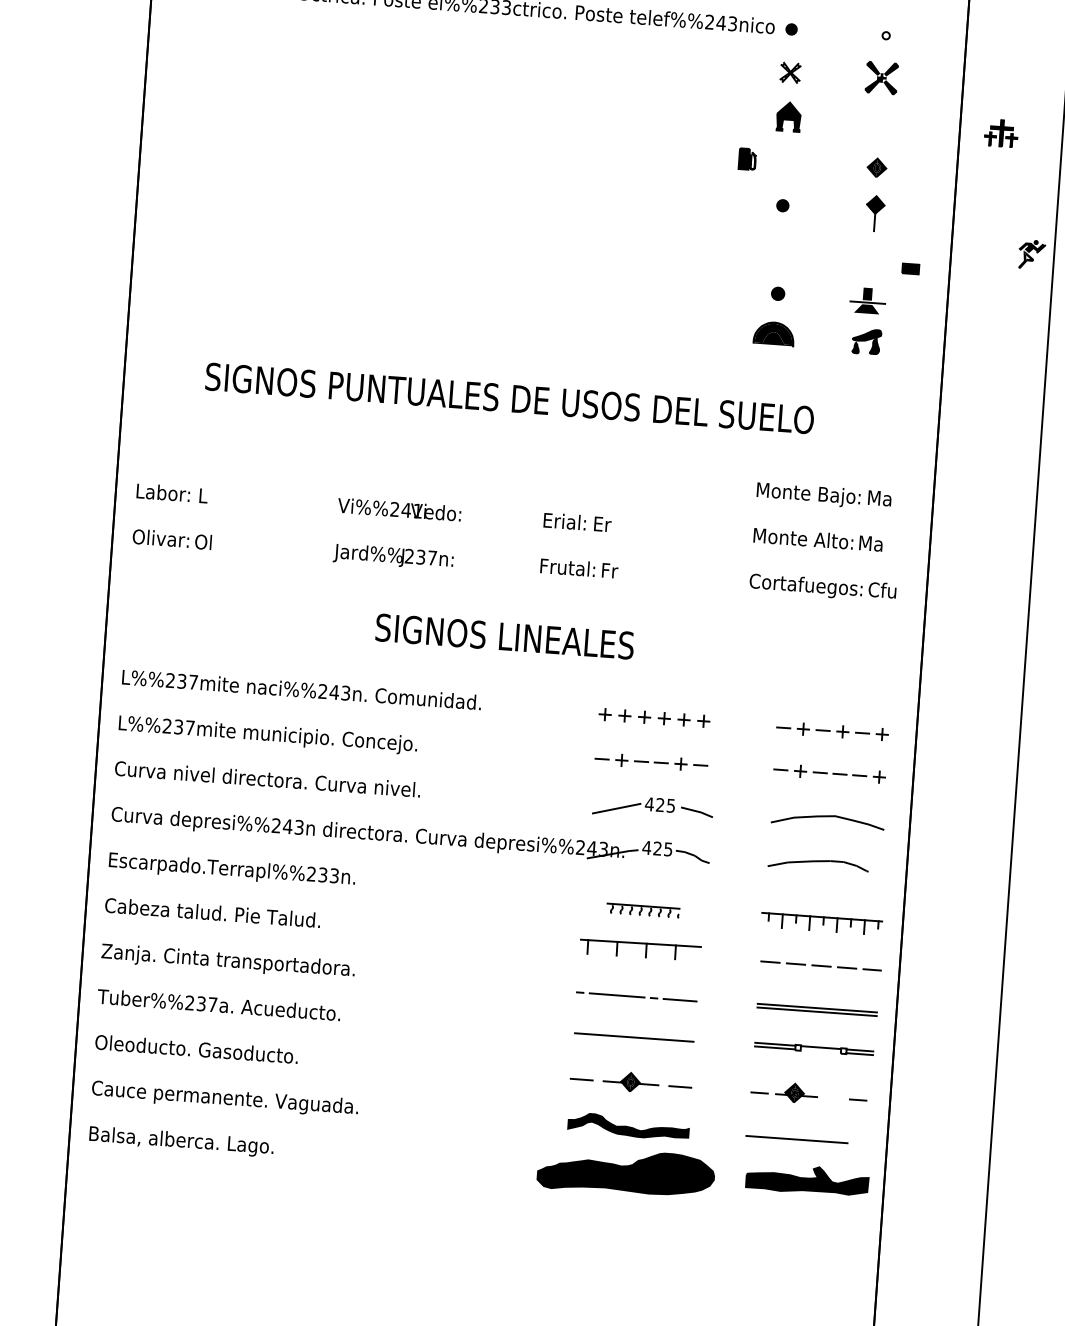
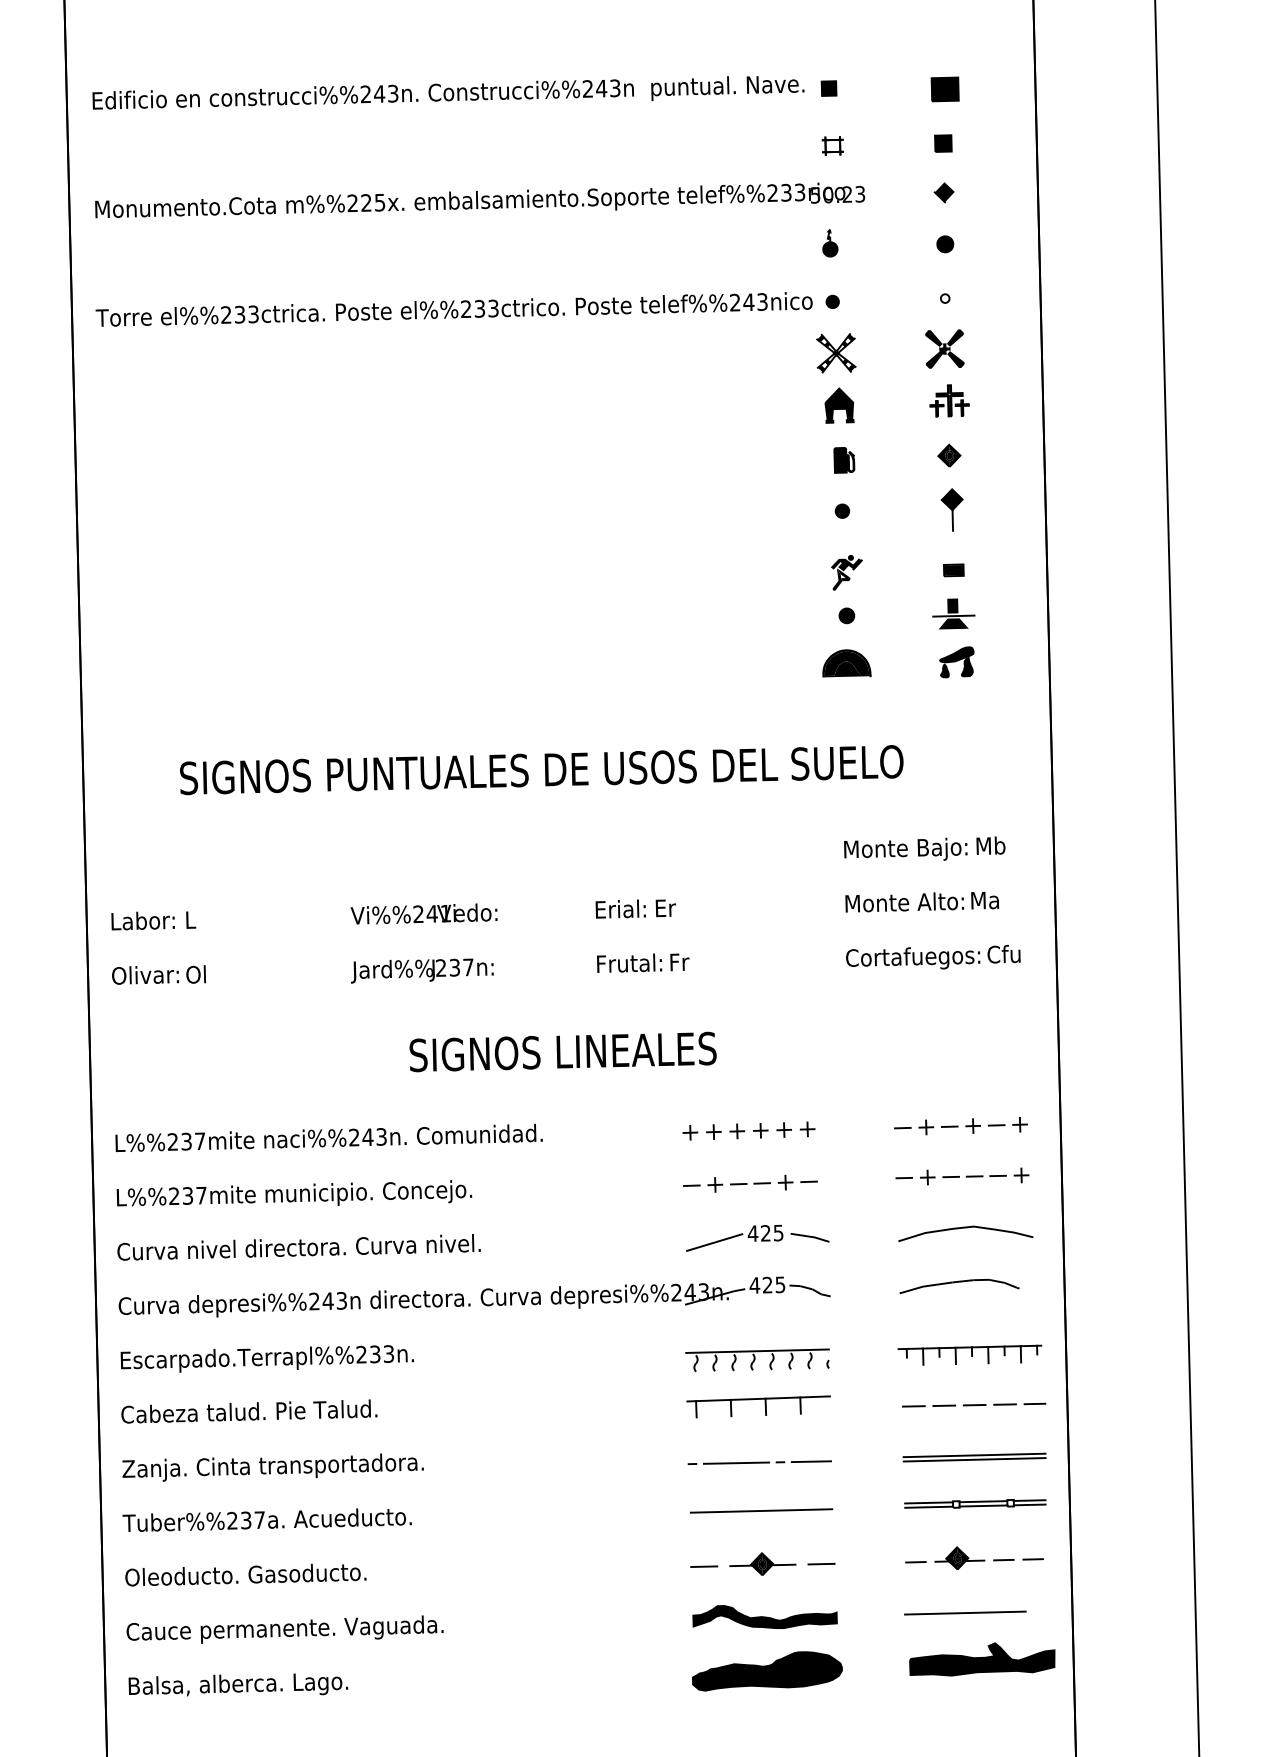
part: (790, 73) -> (836, 353), size x1.67
part: (1001, 133) -> (949, 400), moved
part: (747, 159) -> (844, 460), moved
part: (1031, 254) -> (846, 572), moved
part: (910, 269) -> (953, 570), moved
text: (887, 498) -> (999, 845), Ma -> Mb
part: (643, 910) -> (757, 1359), size x1.67
line: (820, 1050) -> (983, 1505), added
line: (833, 1098) -> (1003, 1560), added
part: (626, 1172) -> (767, 1671), size x0.71

